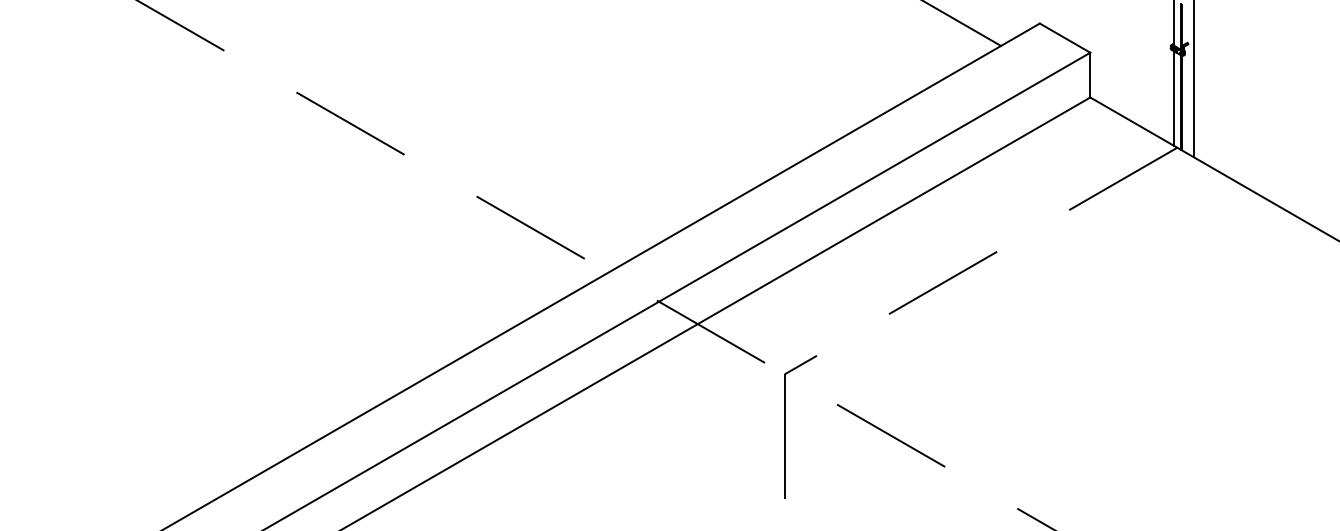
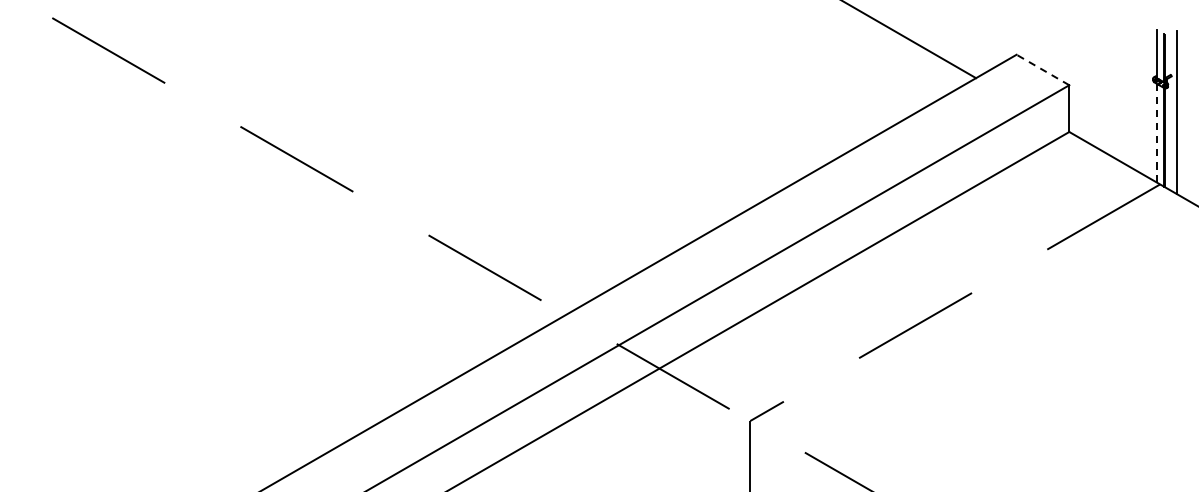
line: (1064, 37) -> (1042, 69), solid -> dashed
line: (1173, 98) -> (1156, 133), solid -> dashed

